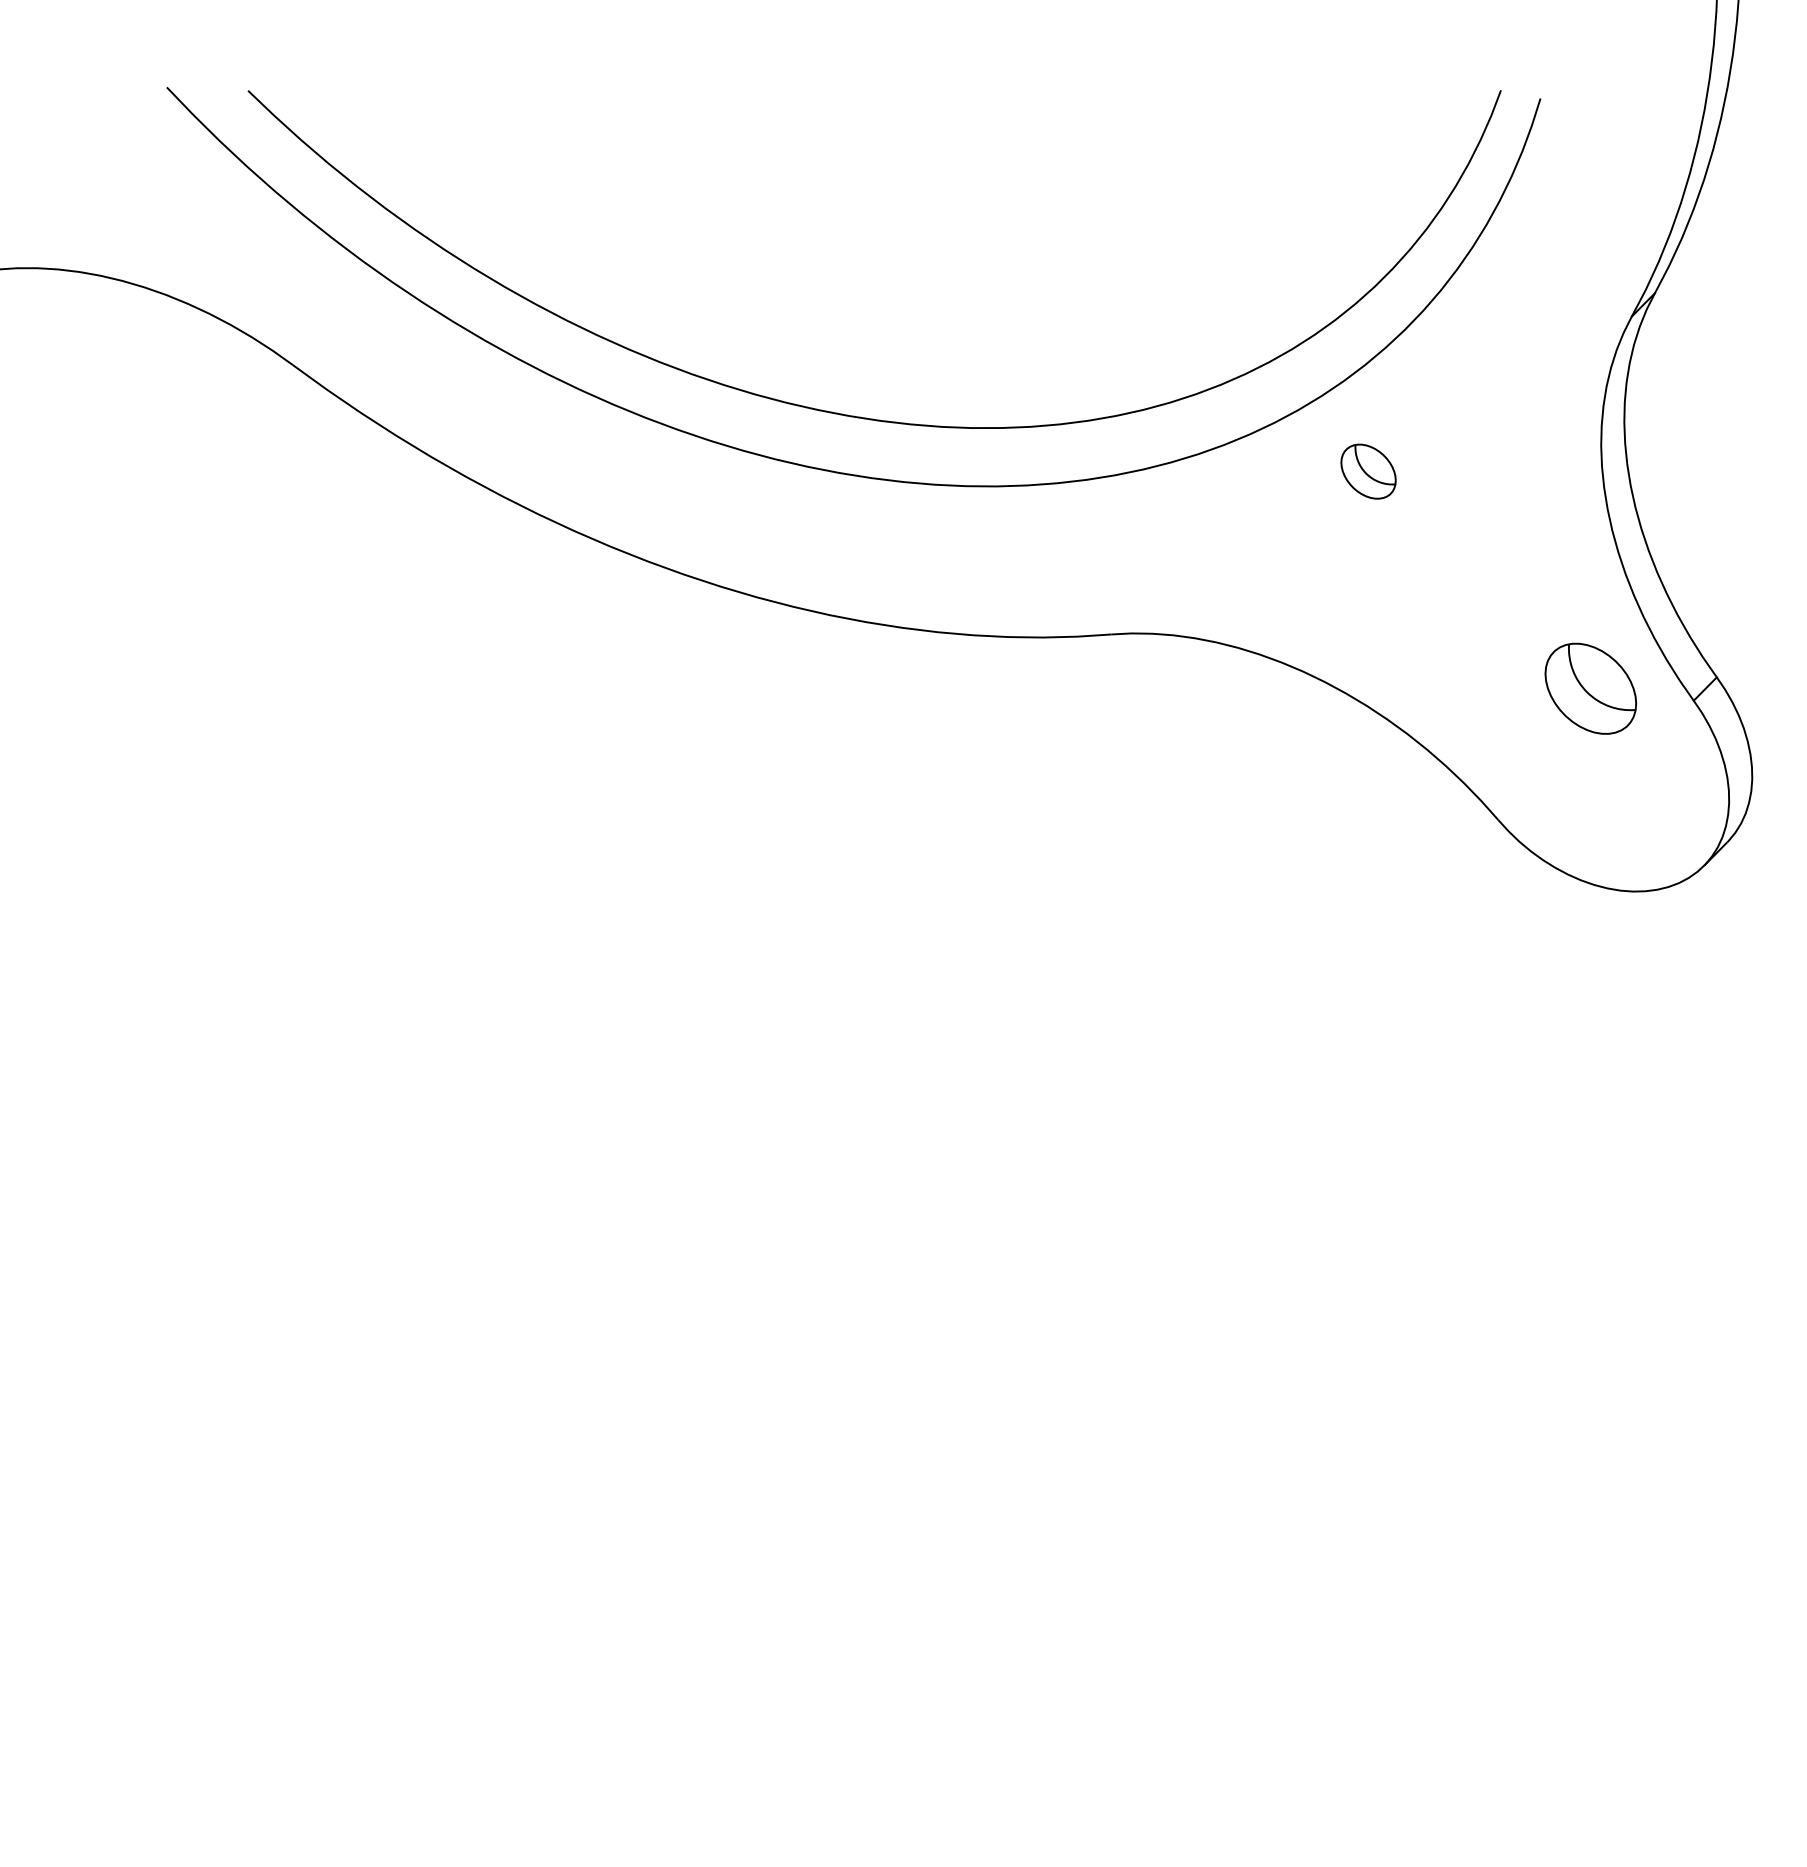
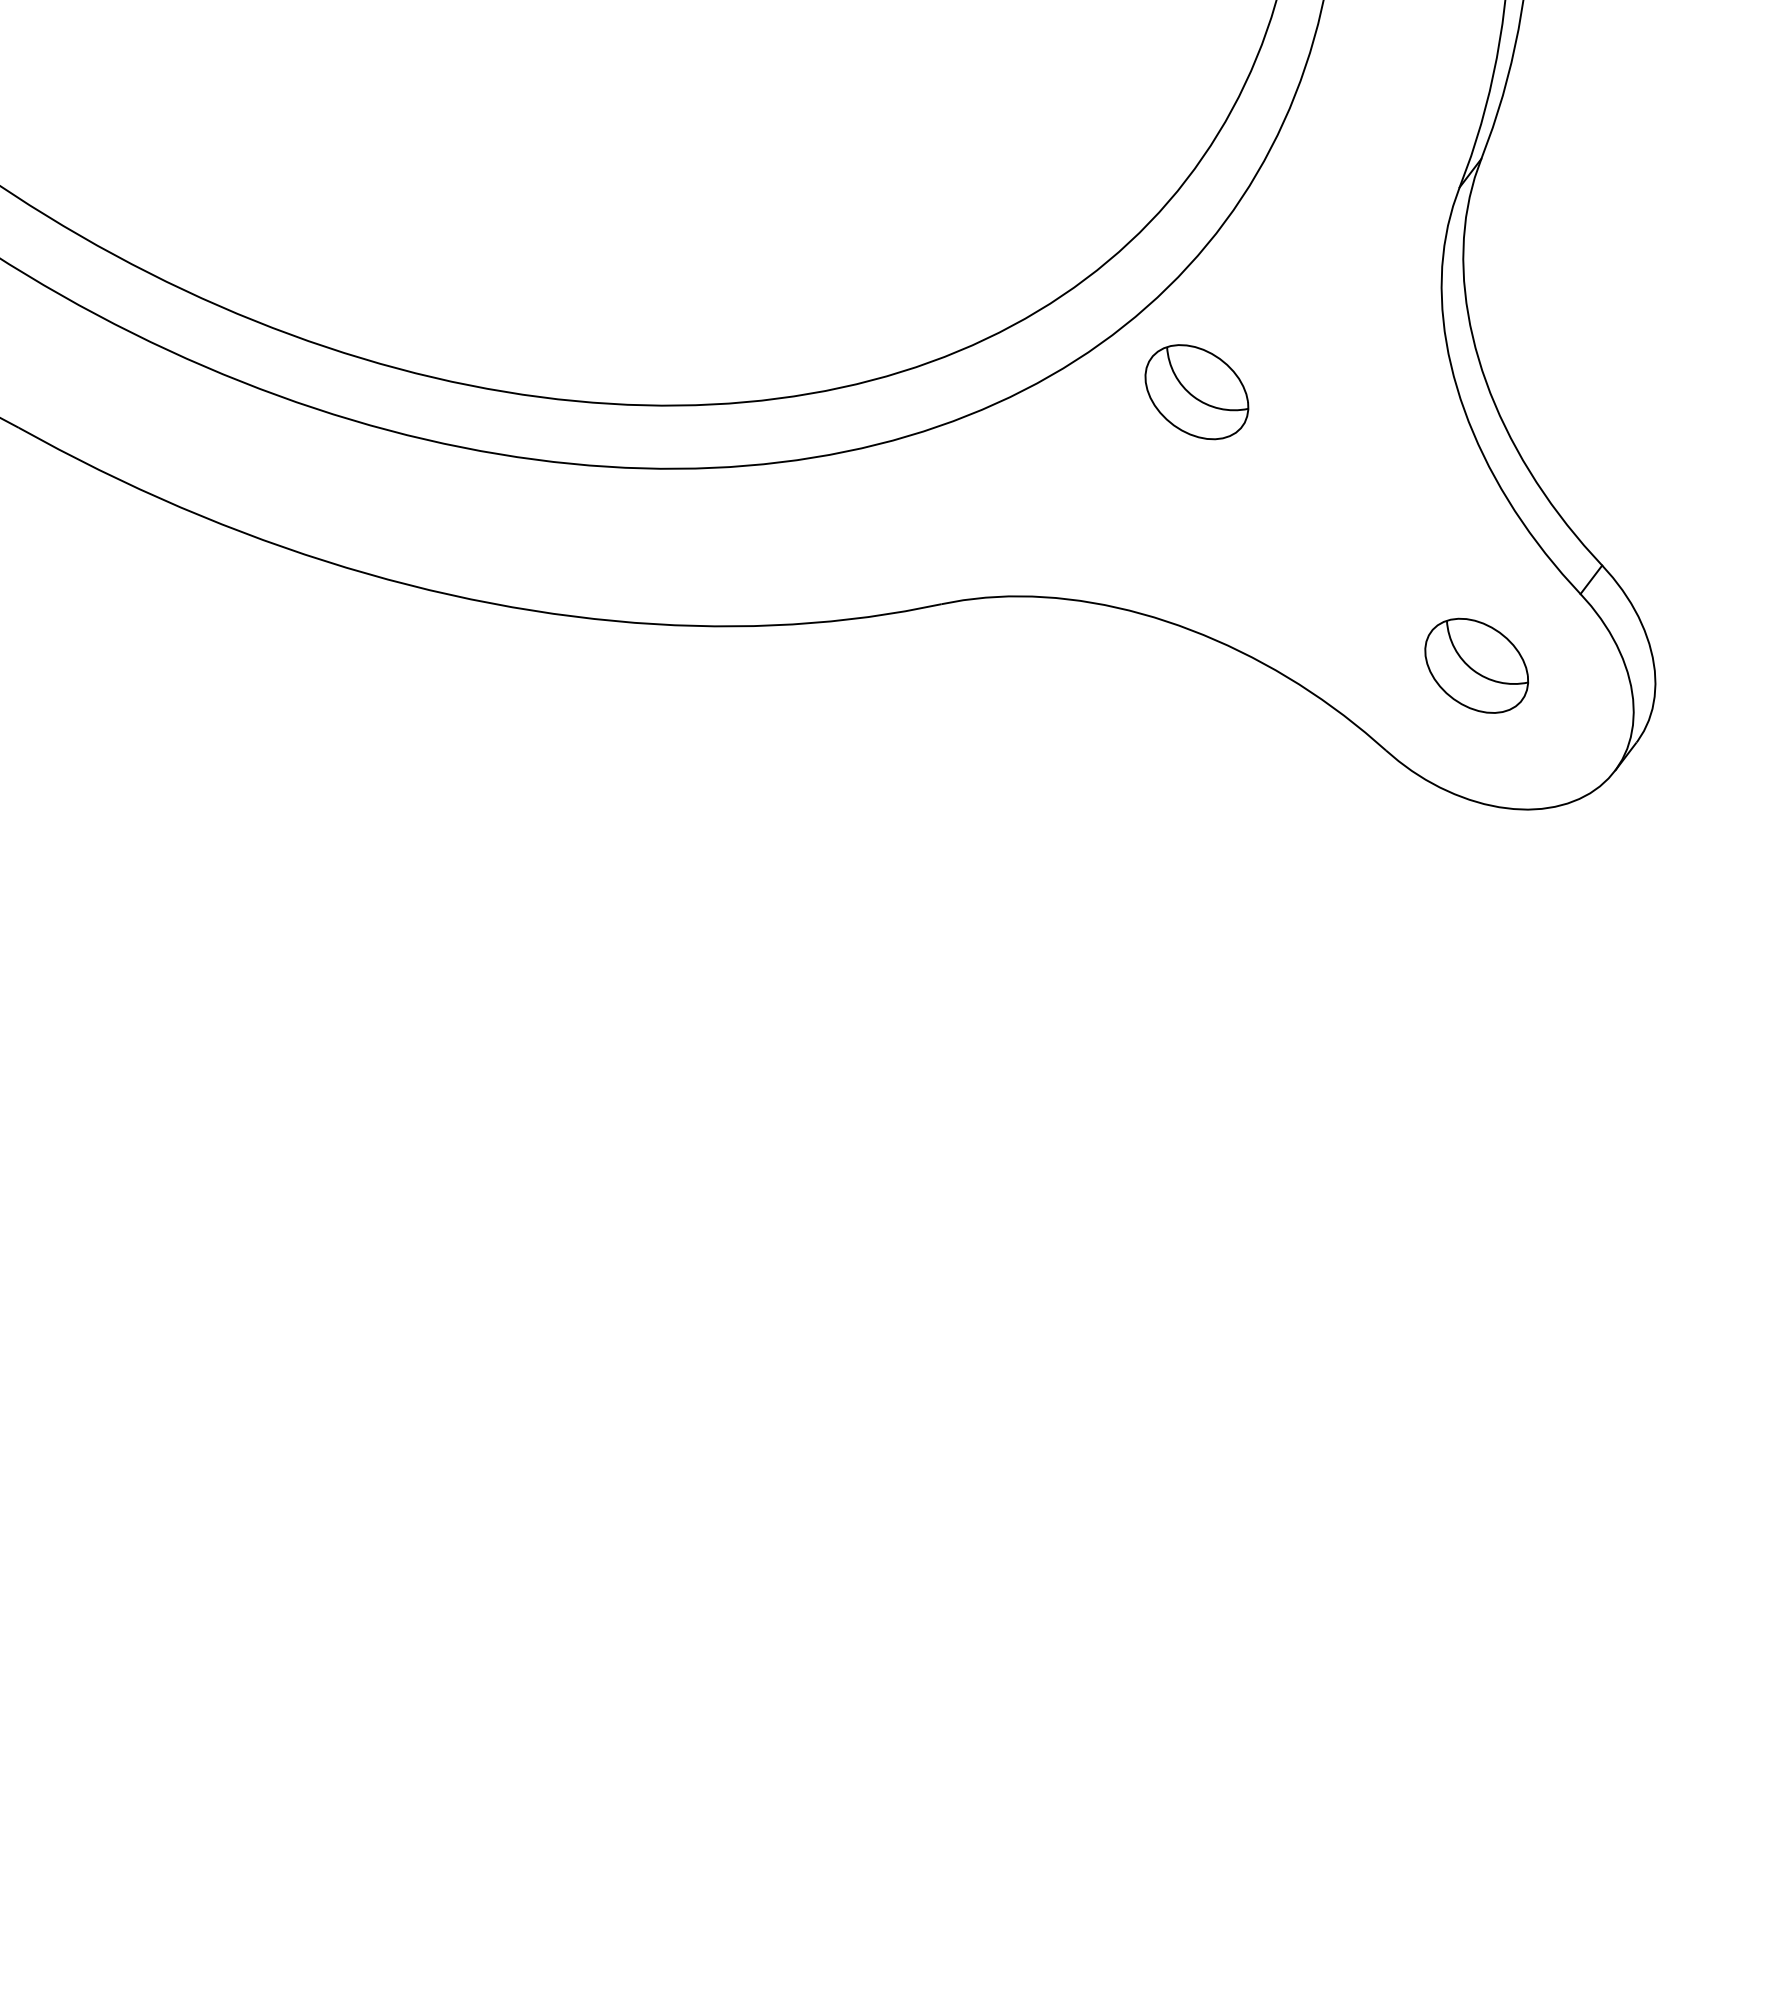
part: (1368, 471) -> (1196, 391), size x1.67
part: (1590, 688) -> (1476, 665), moved

